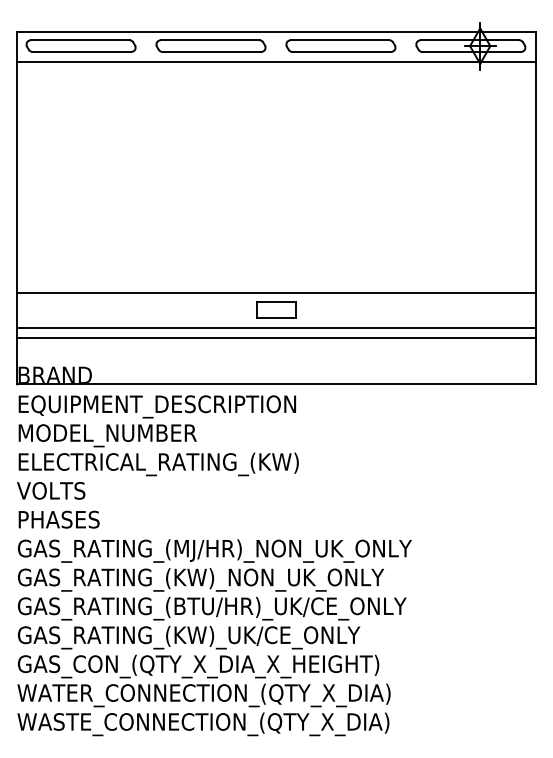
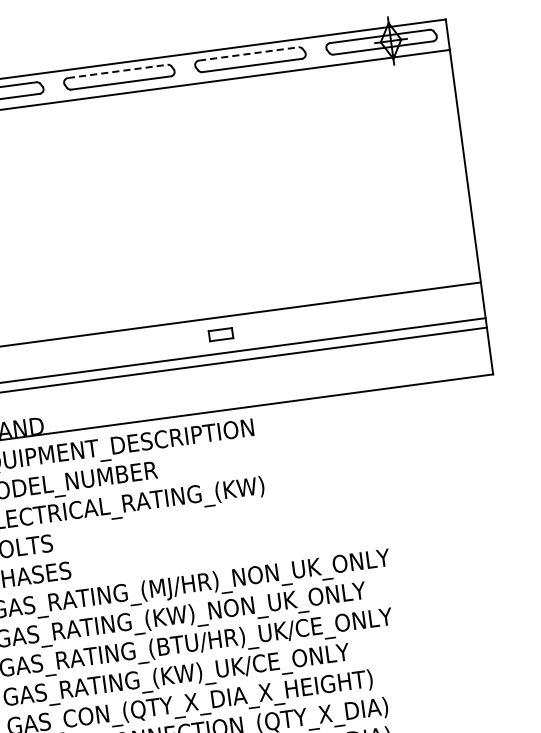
line: (210, 40) -> (118, 71), solid -> dashed
line: (340, 40) -> (249, 54), solid -> dashed
part: (276, 309) -> (220, 334), size x0.6

